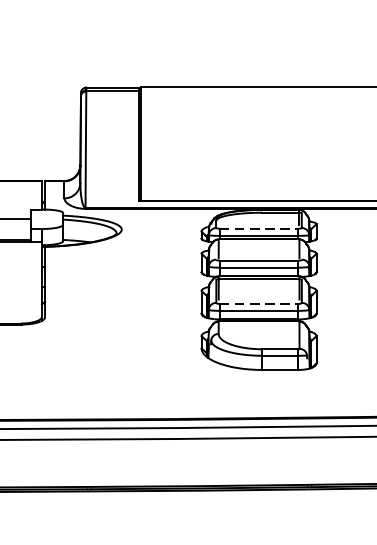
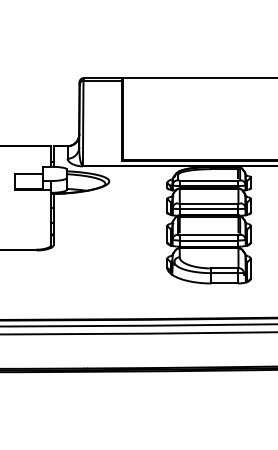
line: (259, 228) -> (209, 180), dashed -> solid
line: (259, 303) -> (209, 235), dashed -> solid

